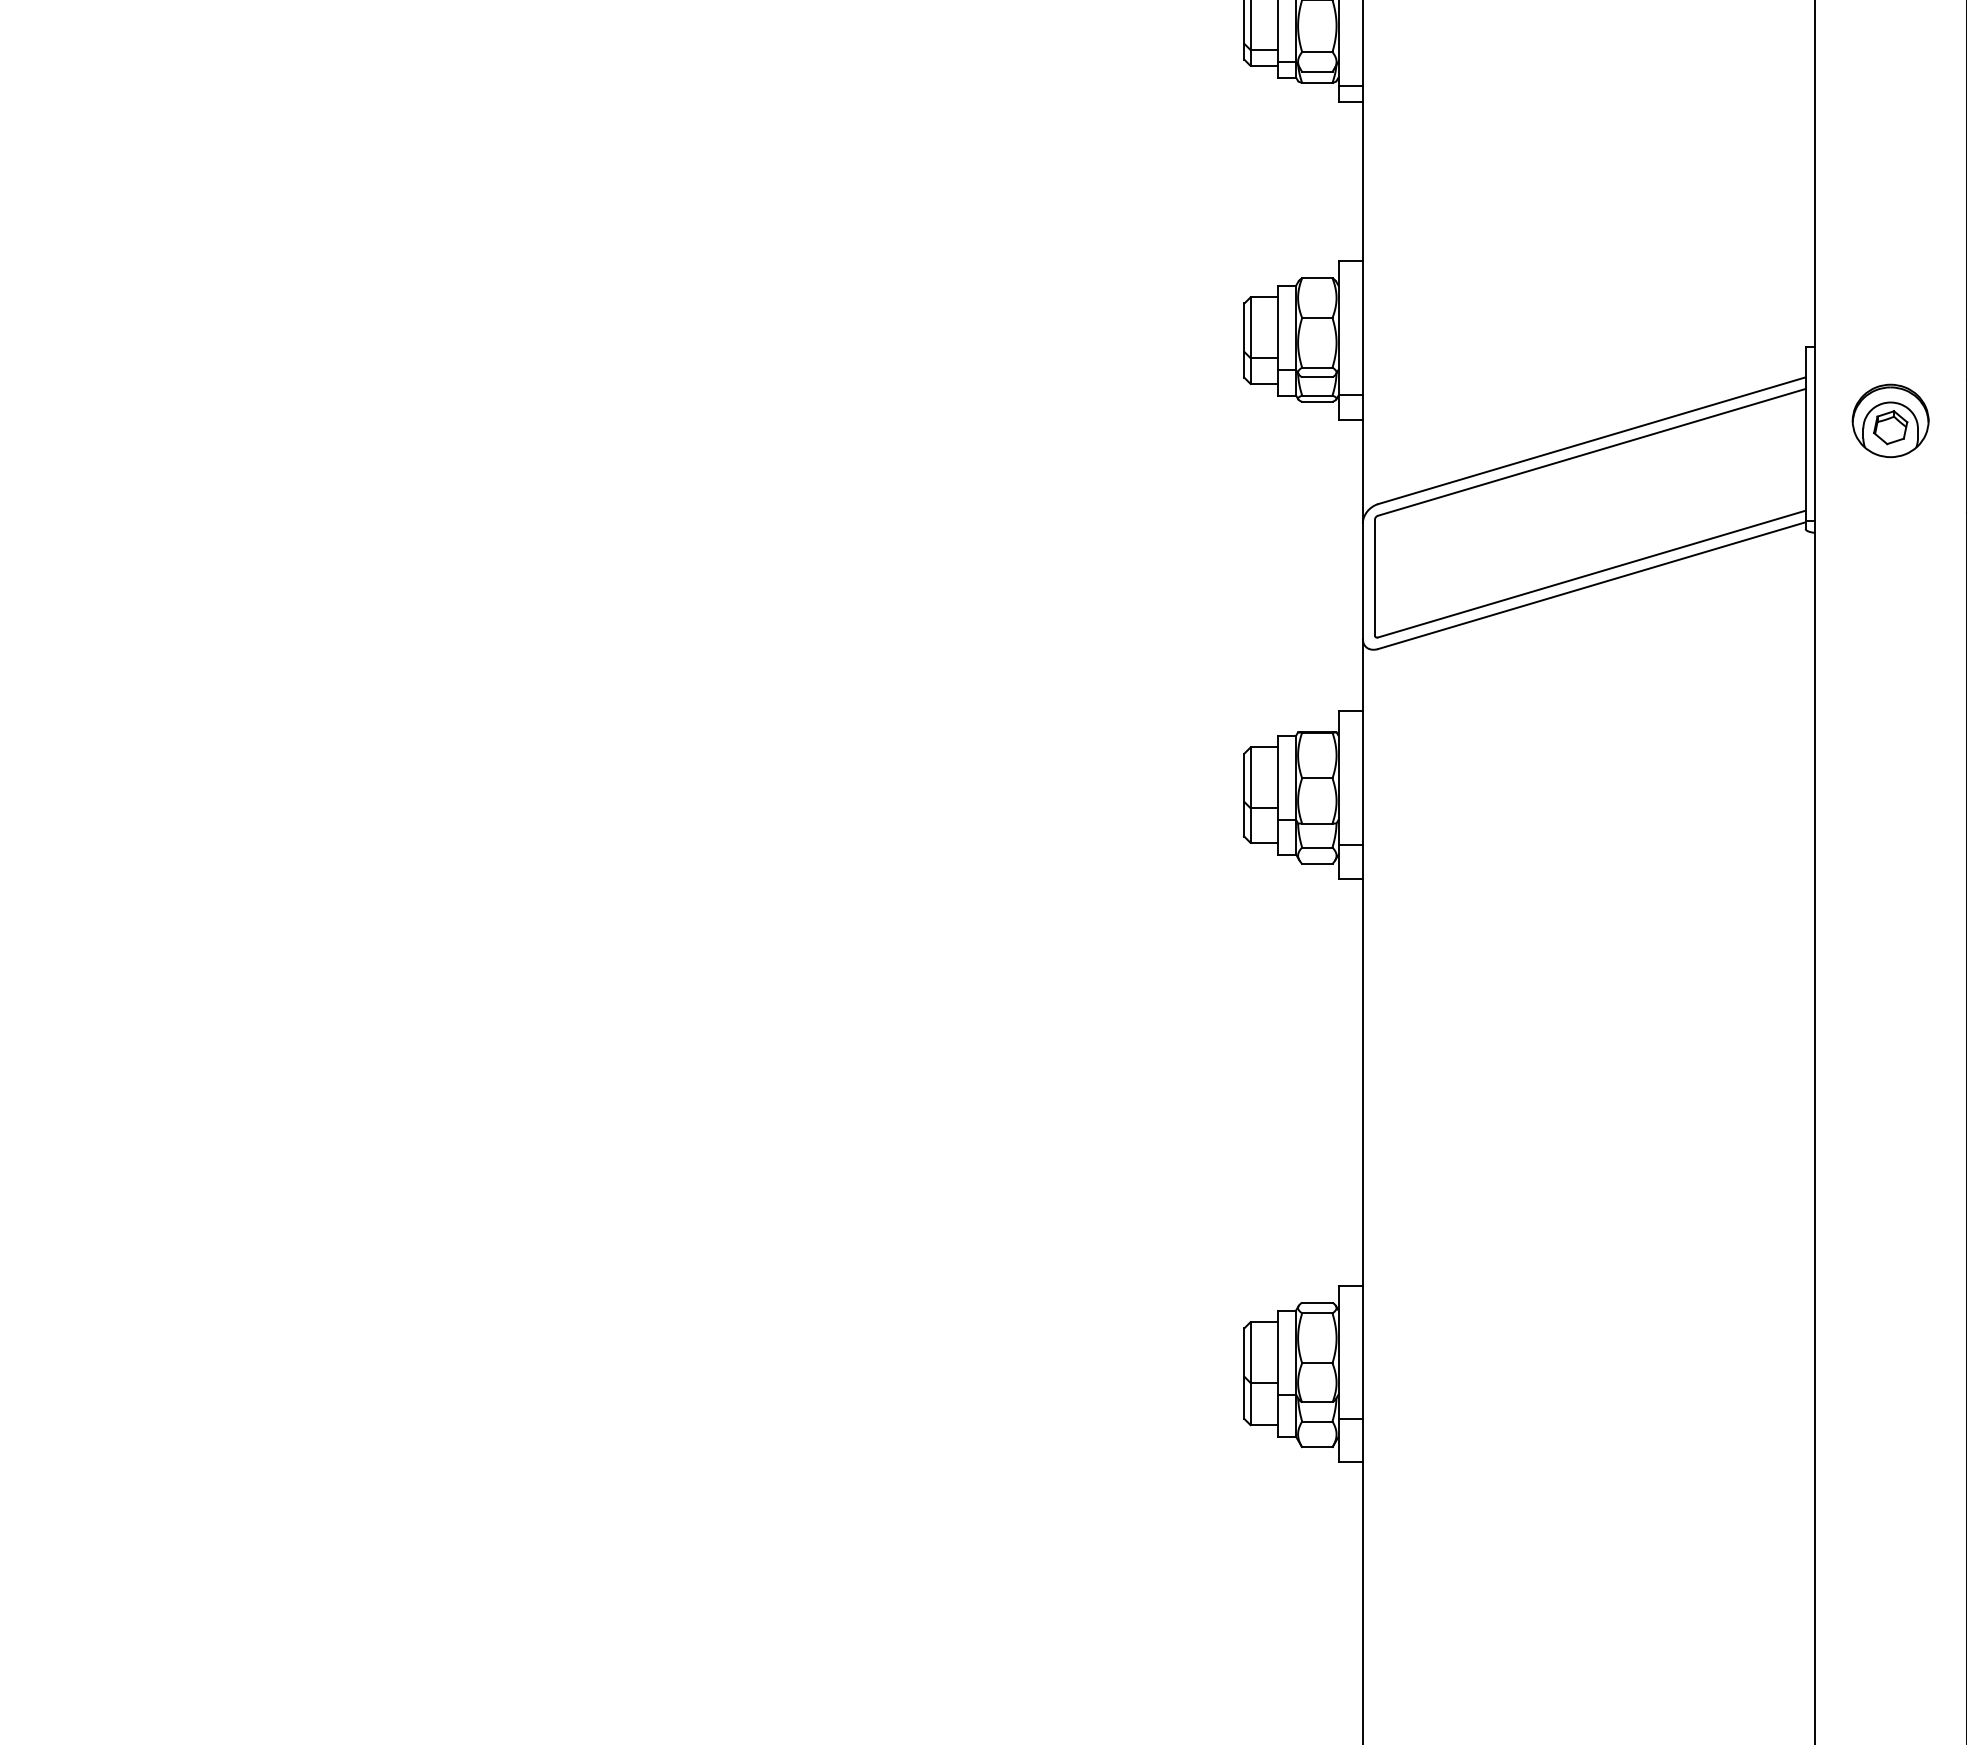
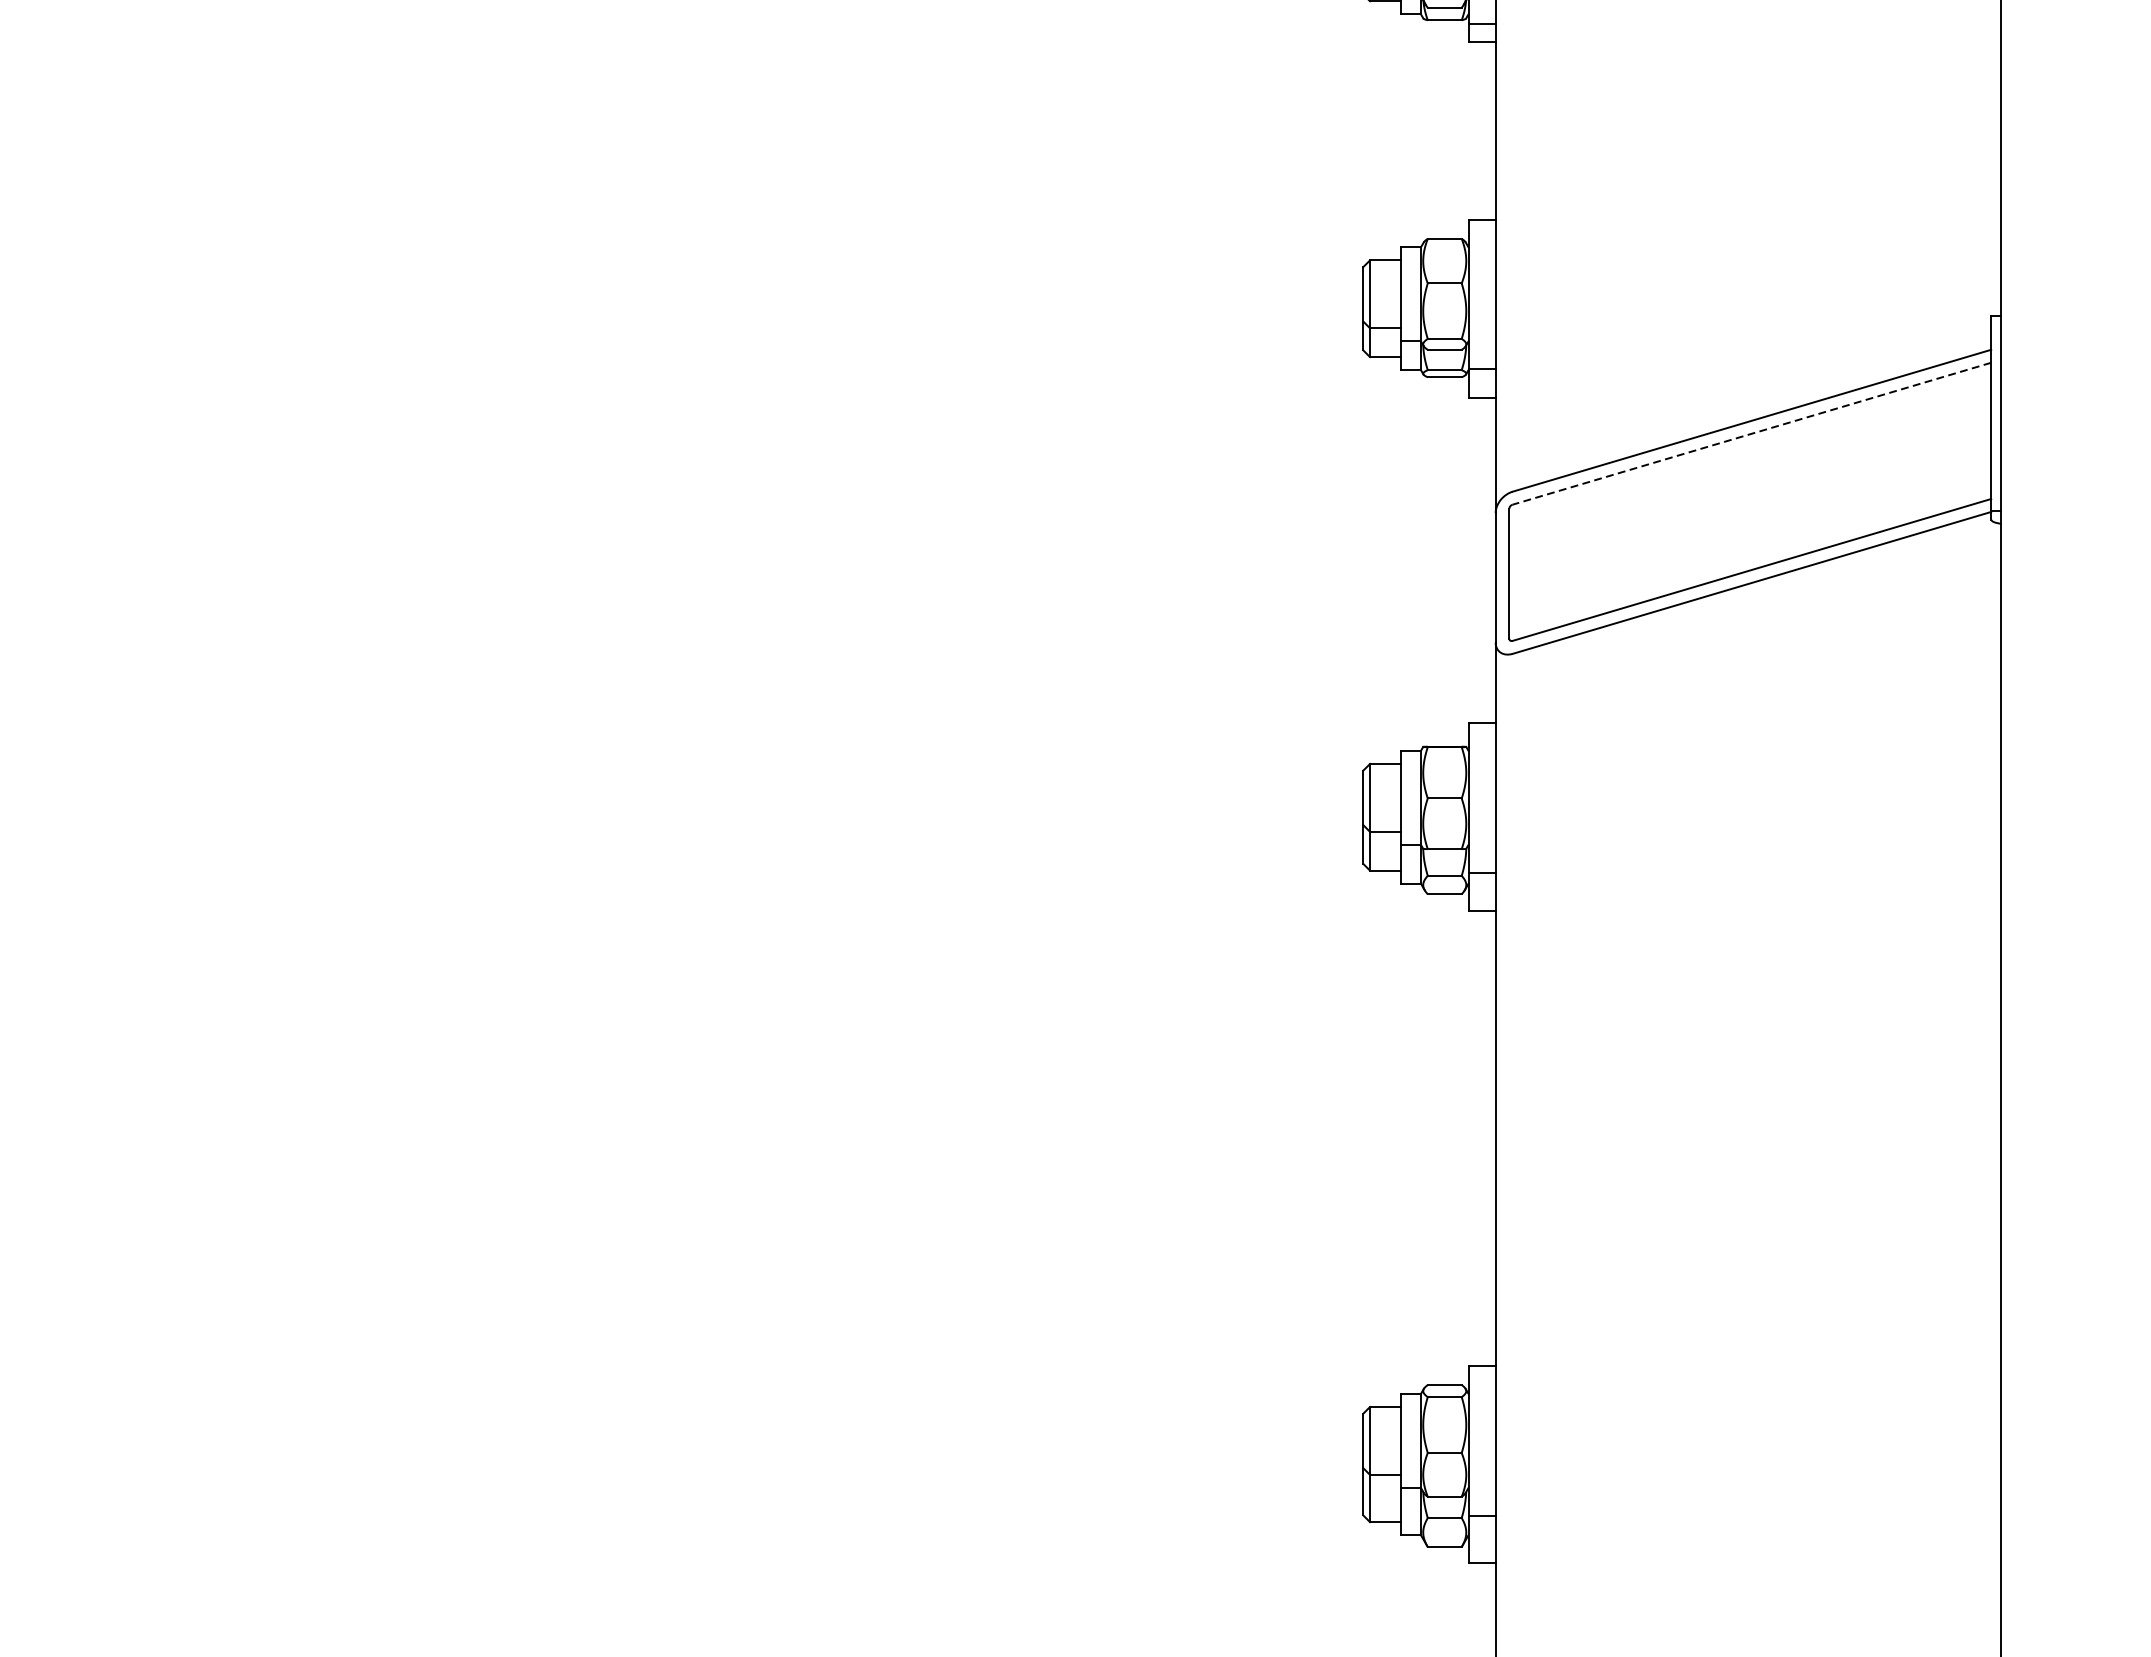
part: (1890, 420) -> (2086, 398), removed
line: (1591, 452) -> (1751, 433), solid -> dashed

